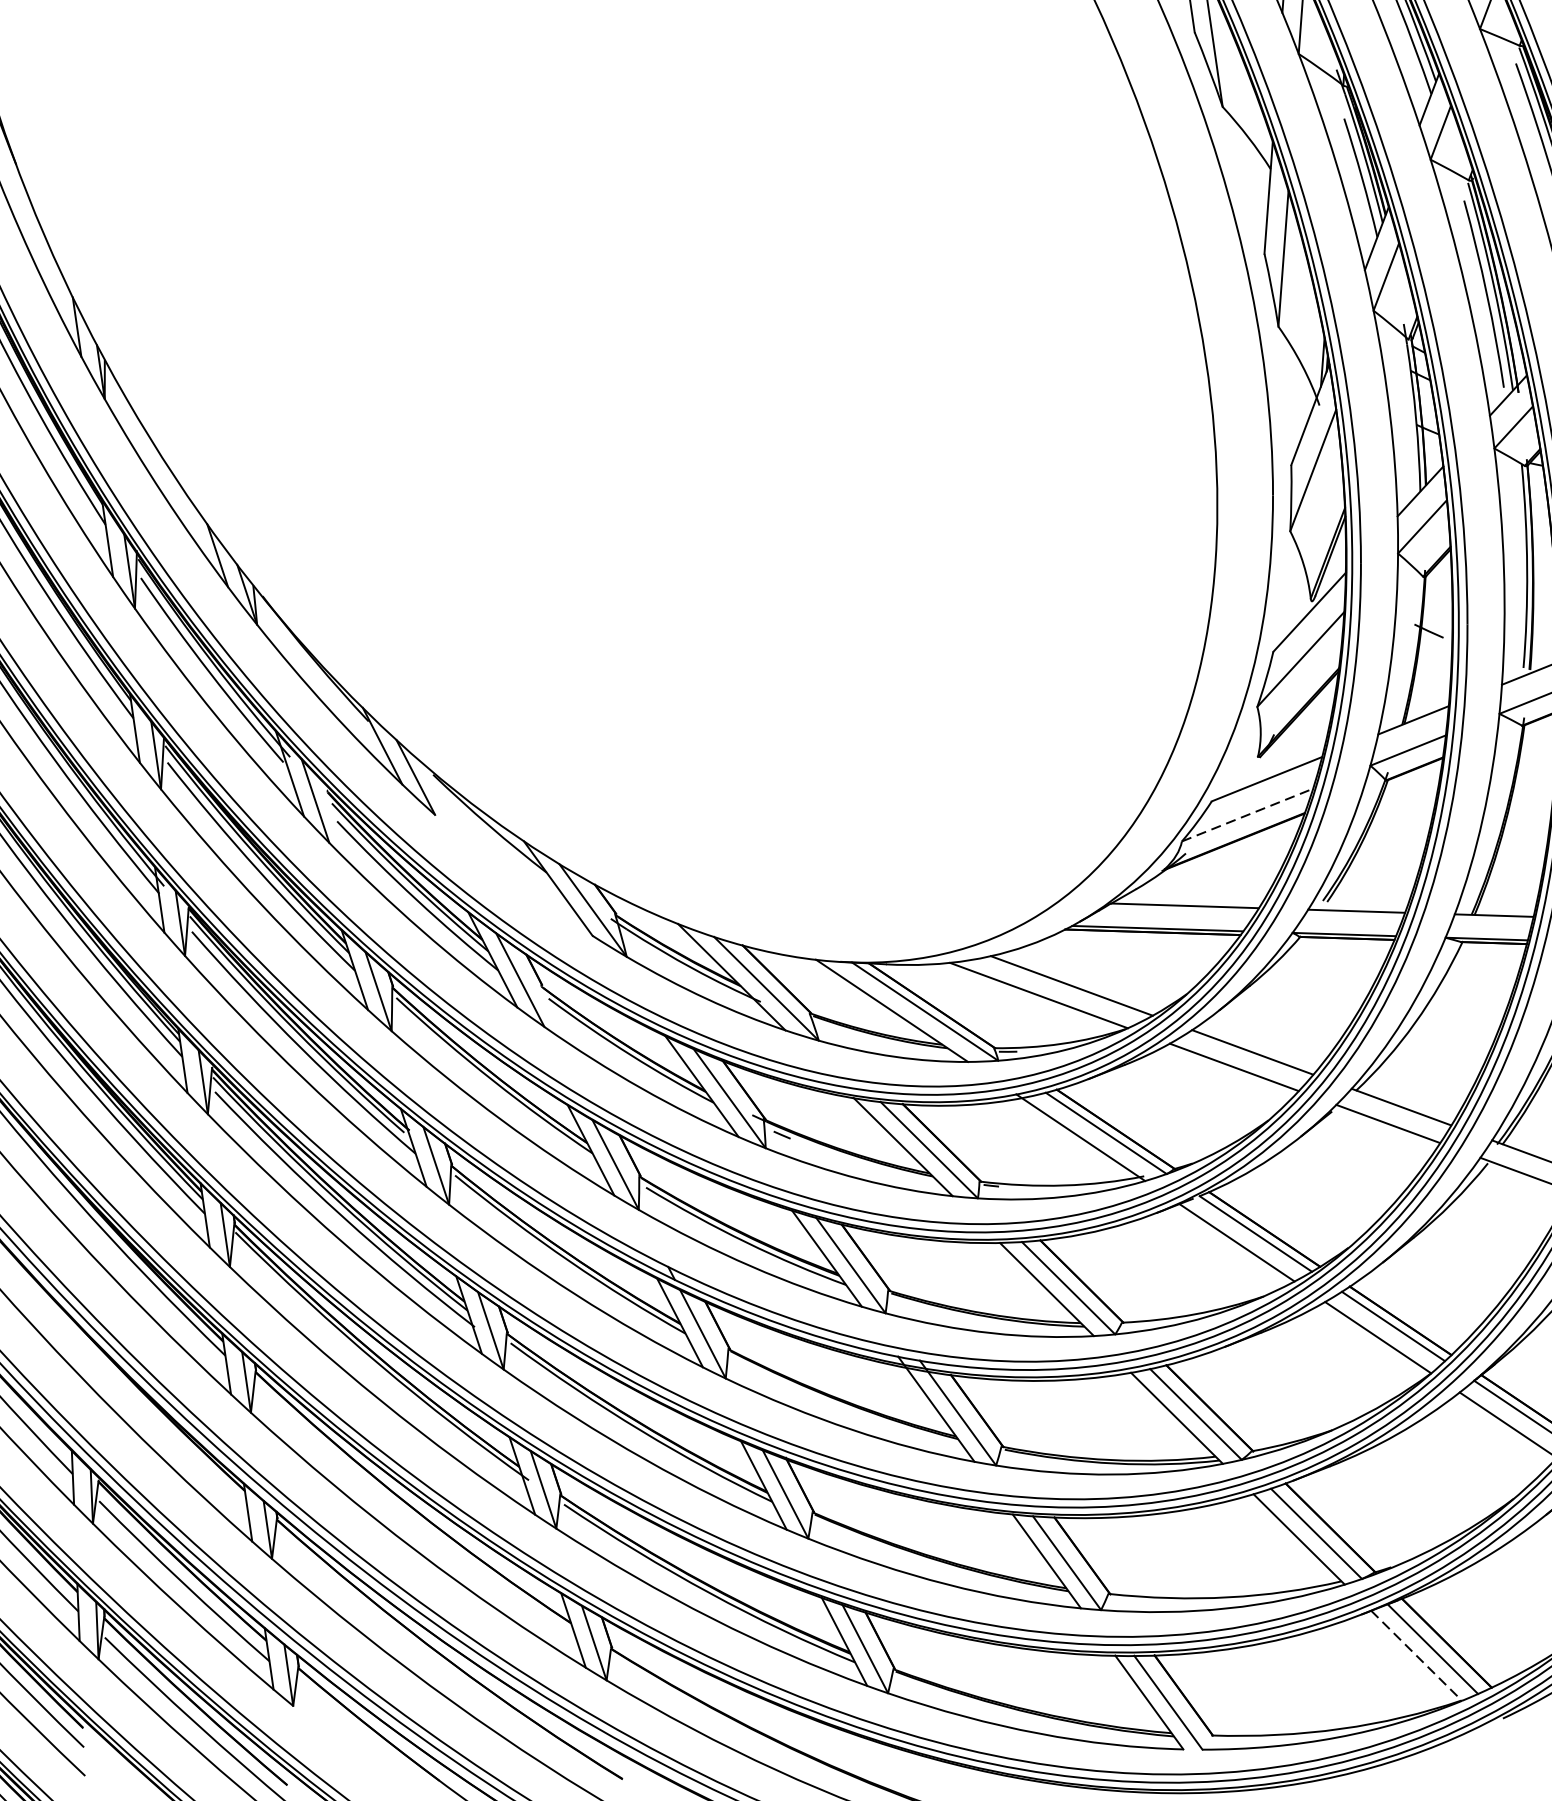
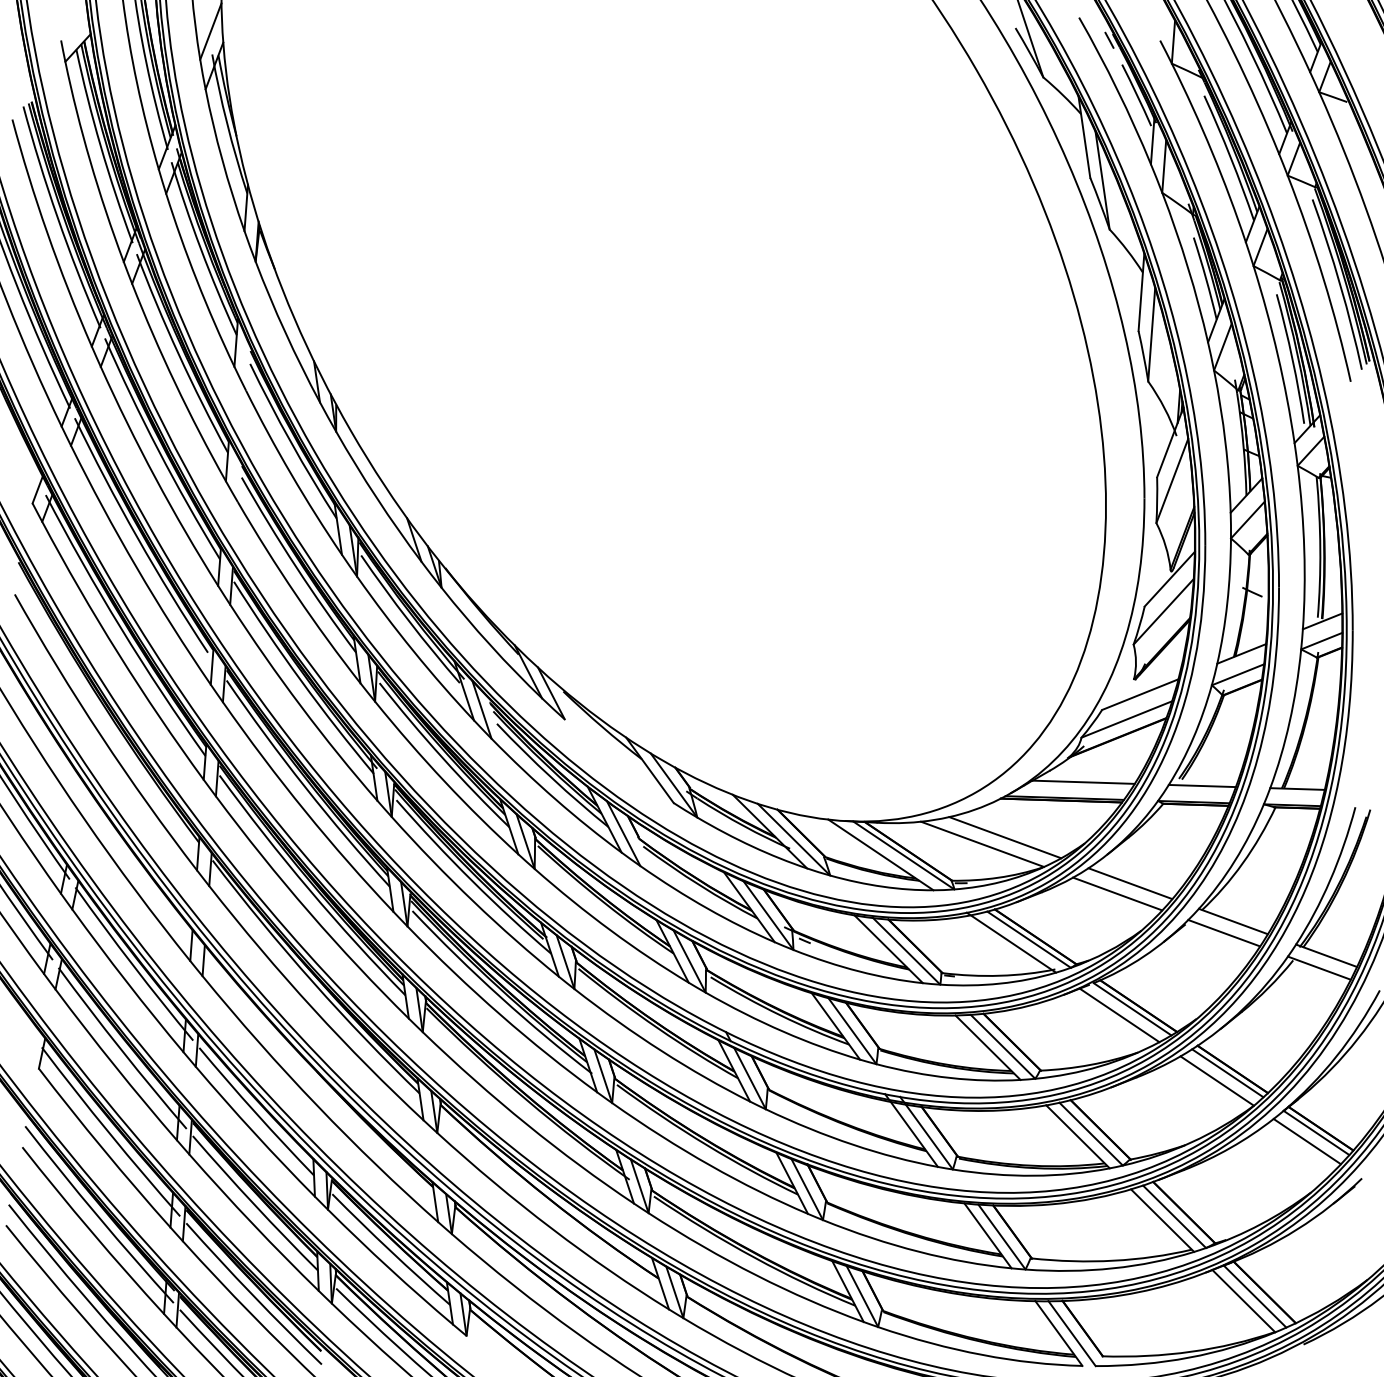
line: (1247, 815) -> (1126, 719), dashed -> solid
line: (1417, 1656) -> (1244, 1301), dashed -> solid

